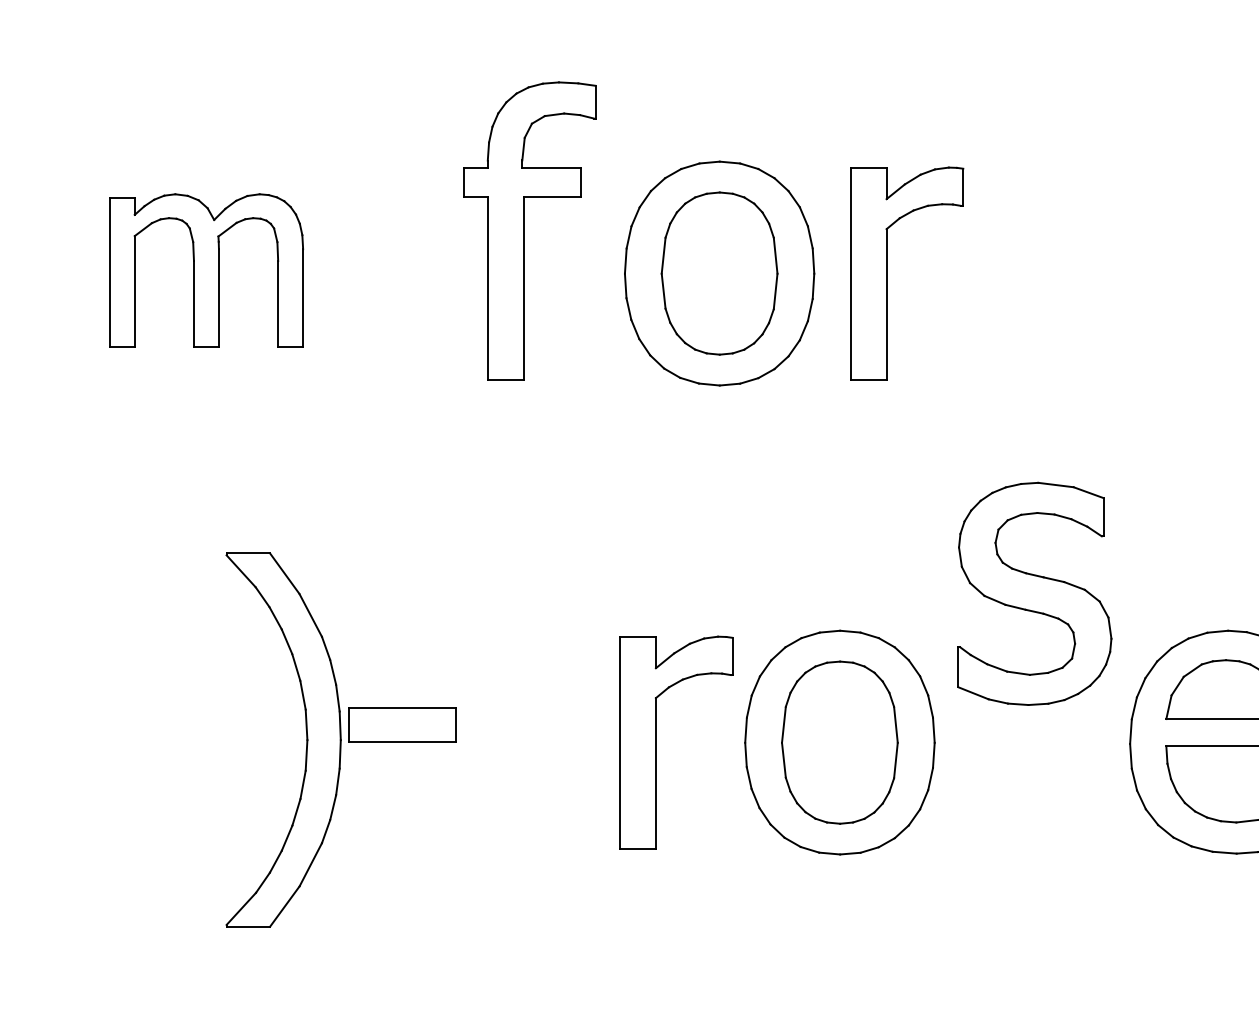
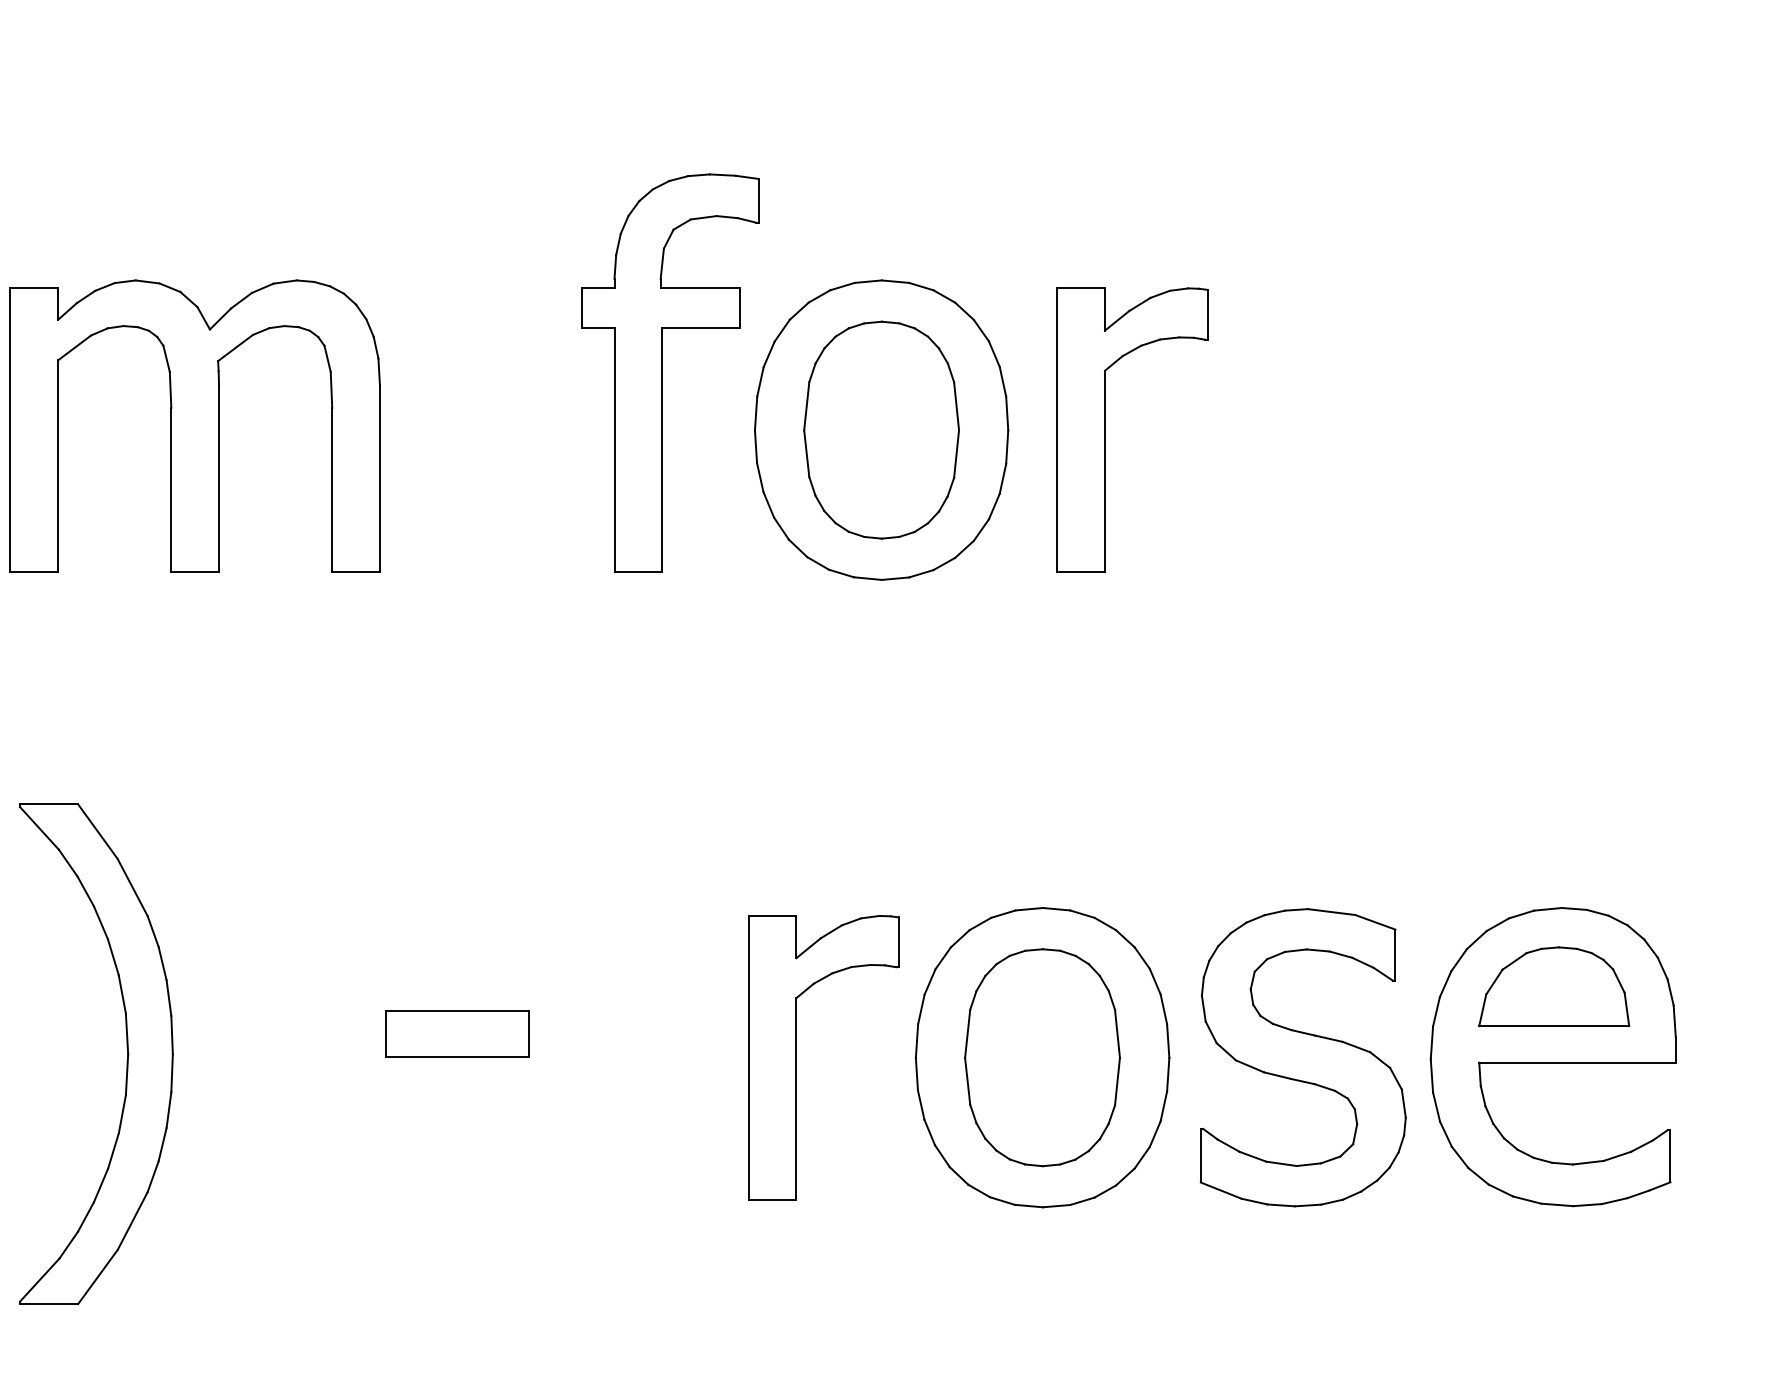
part: (523, 230) -> (662, 372), moved
part: (205, 270) -> (194, 425), size x1.43
part: (1034, 593) -> (1302, 1057), moved
part: (306, 744) -> (126, 1060), moved

